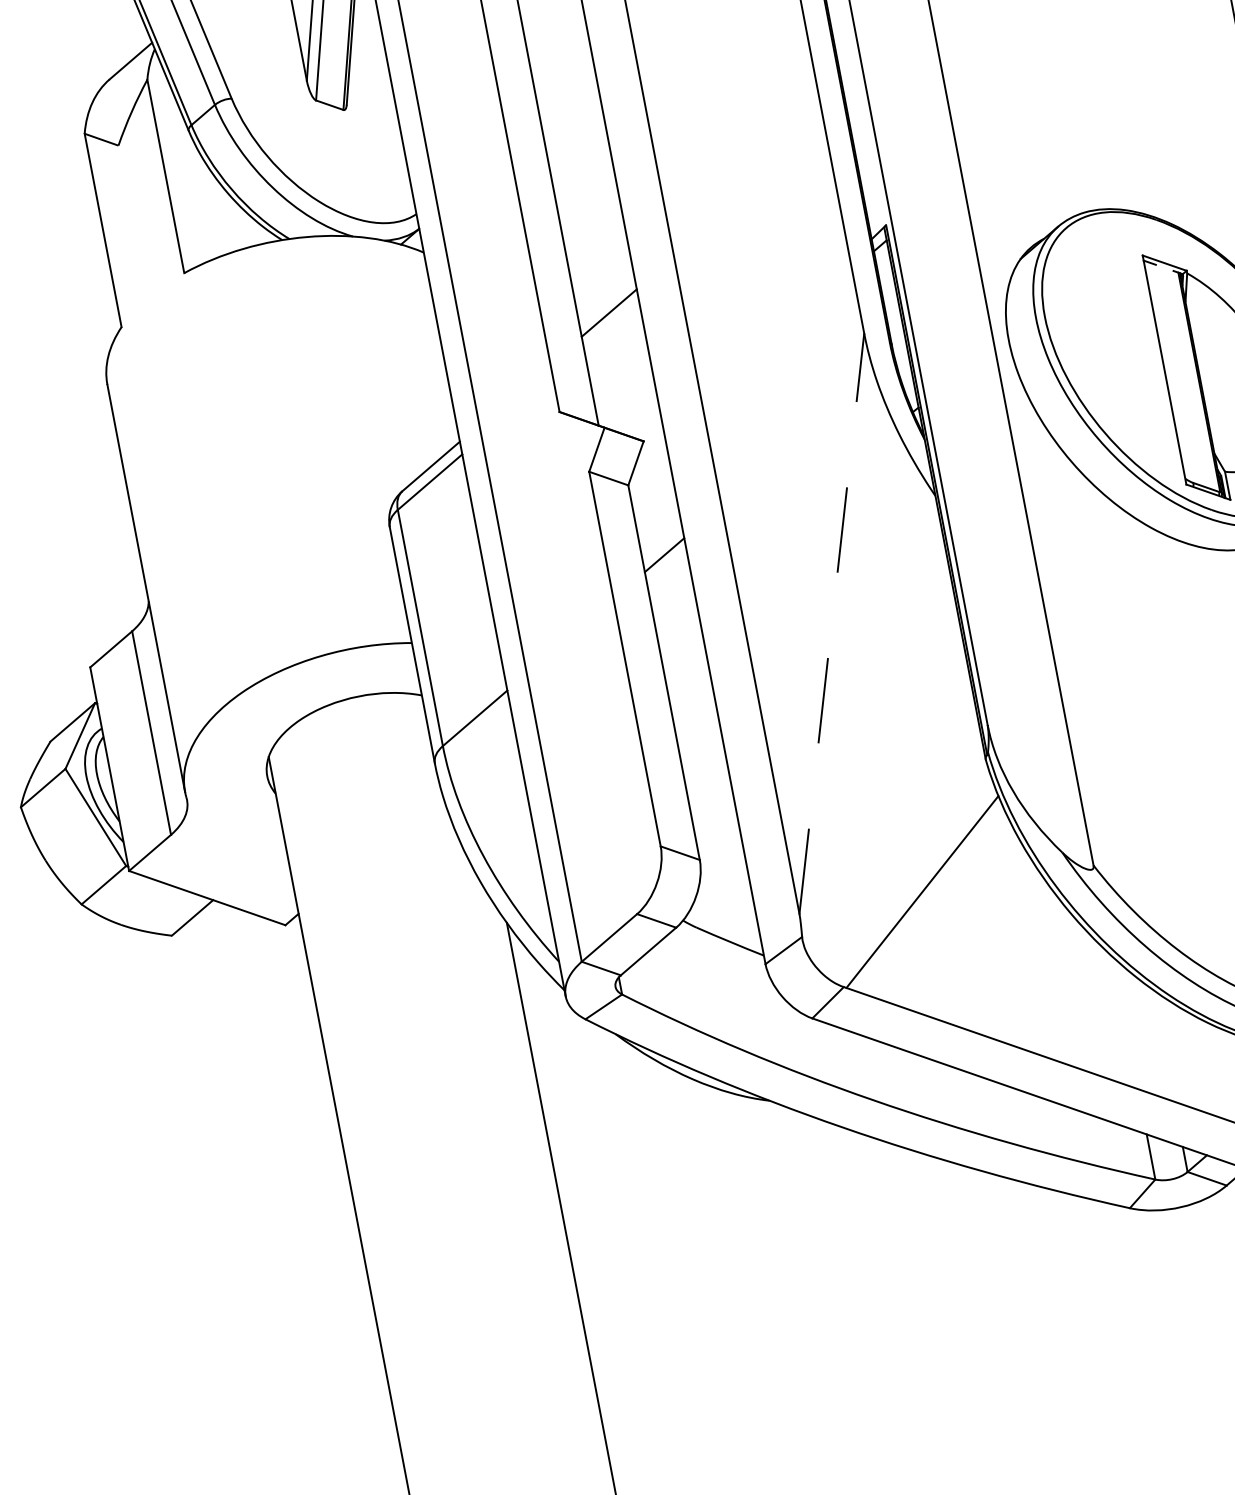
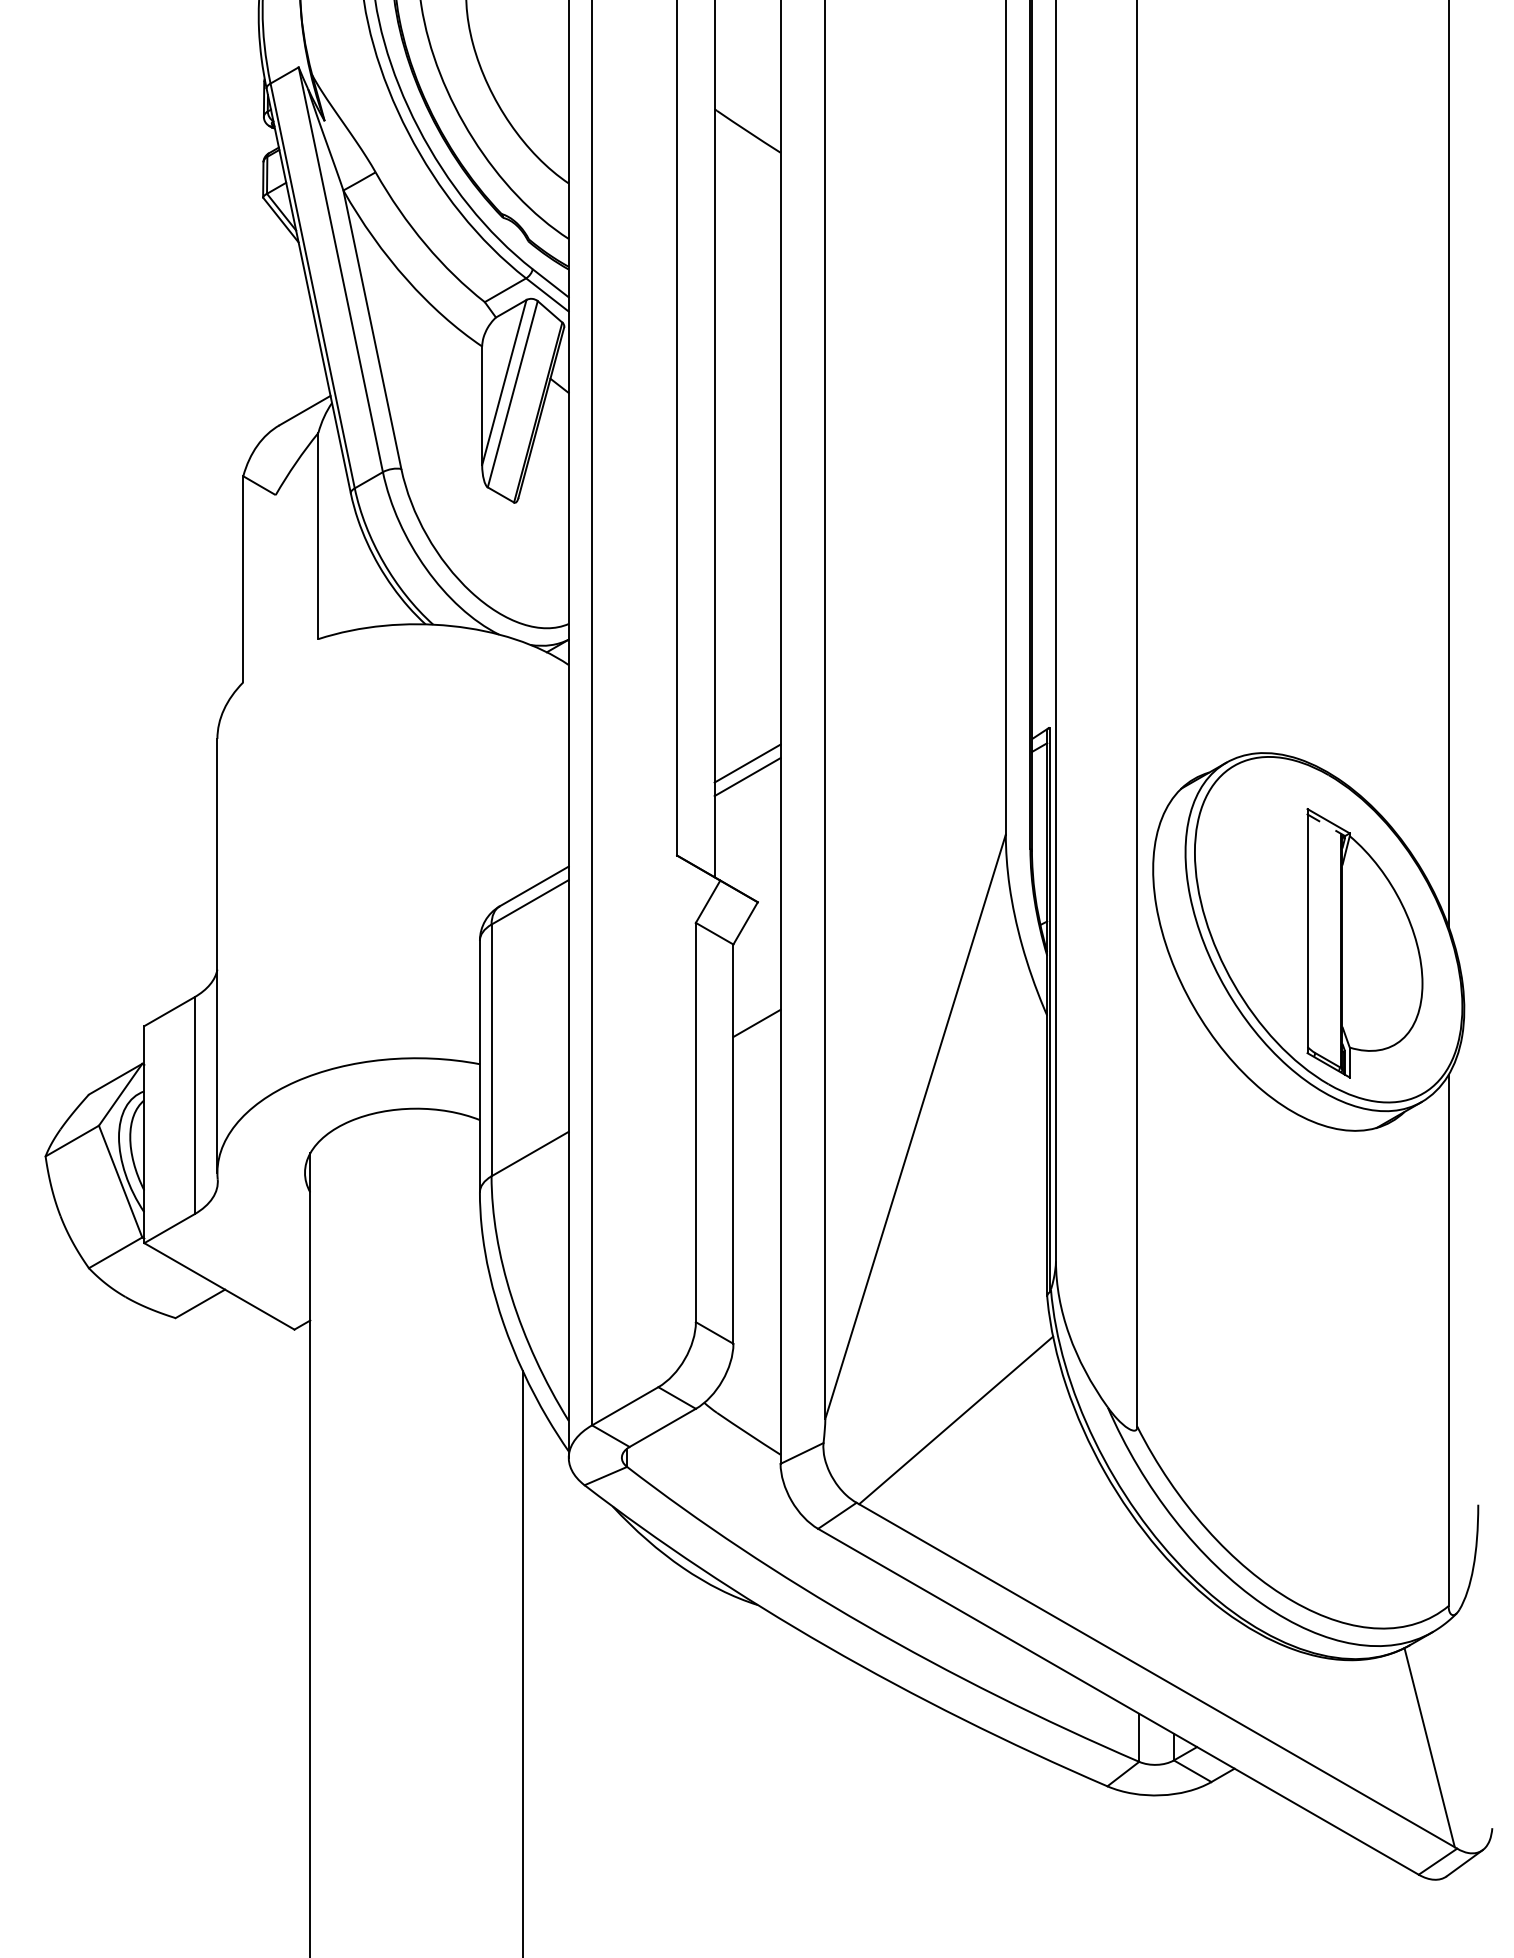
line: (611, 326) -> (747, 777), added
line: (831, 623) -> (915, 1126), dashed -> solid

